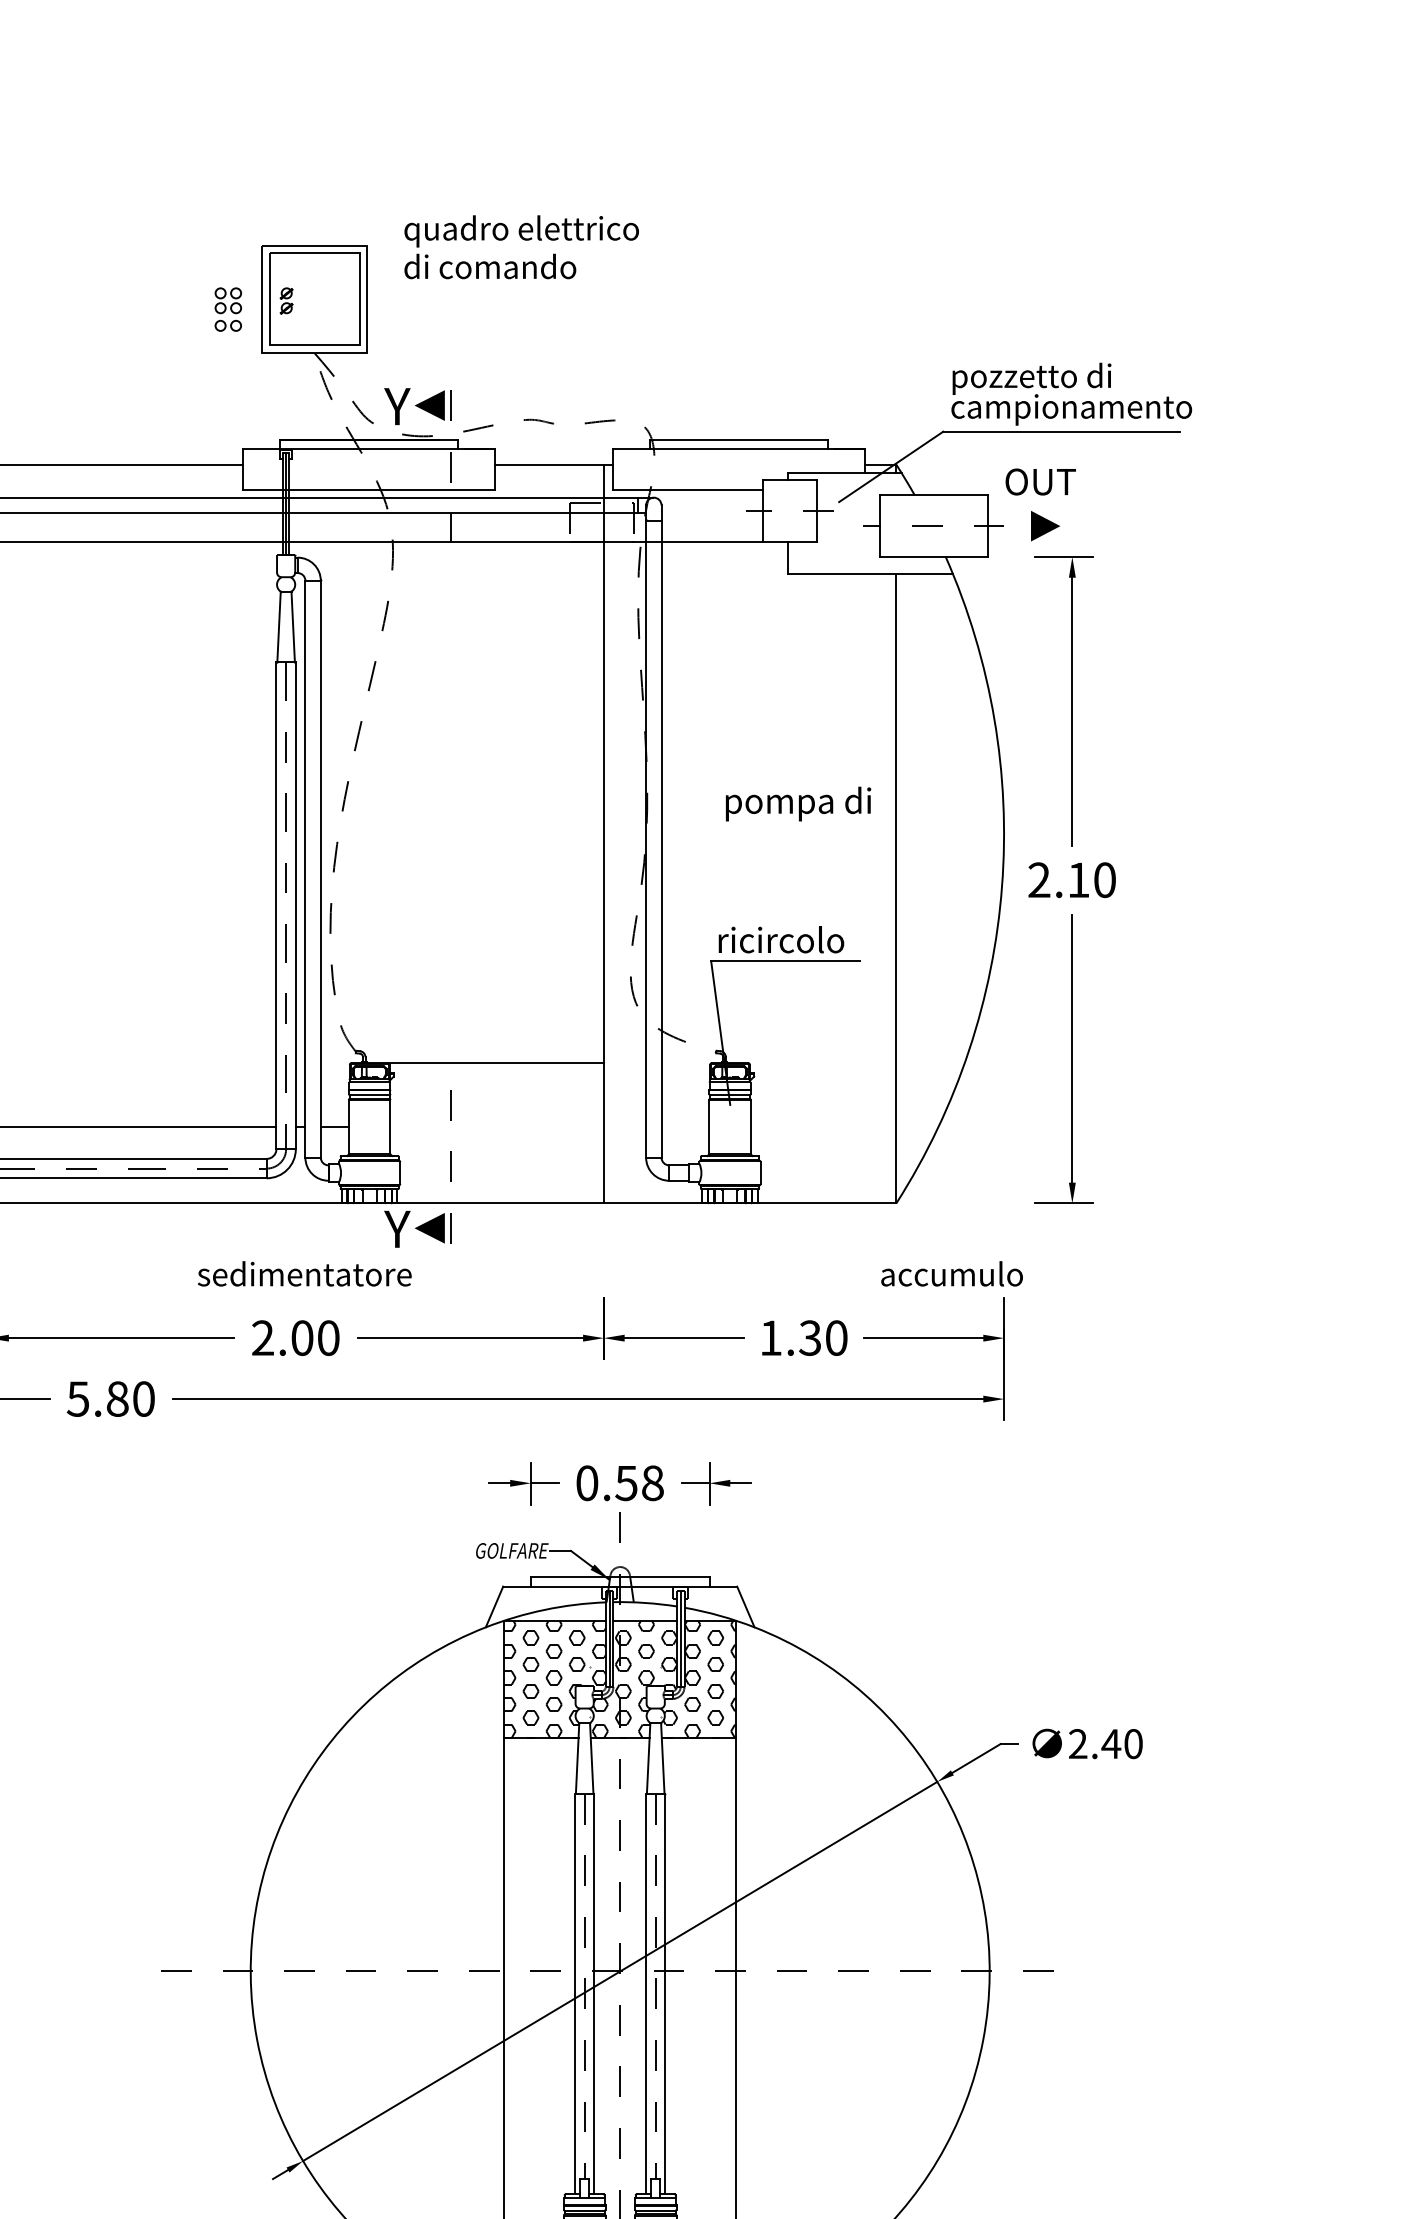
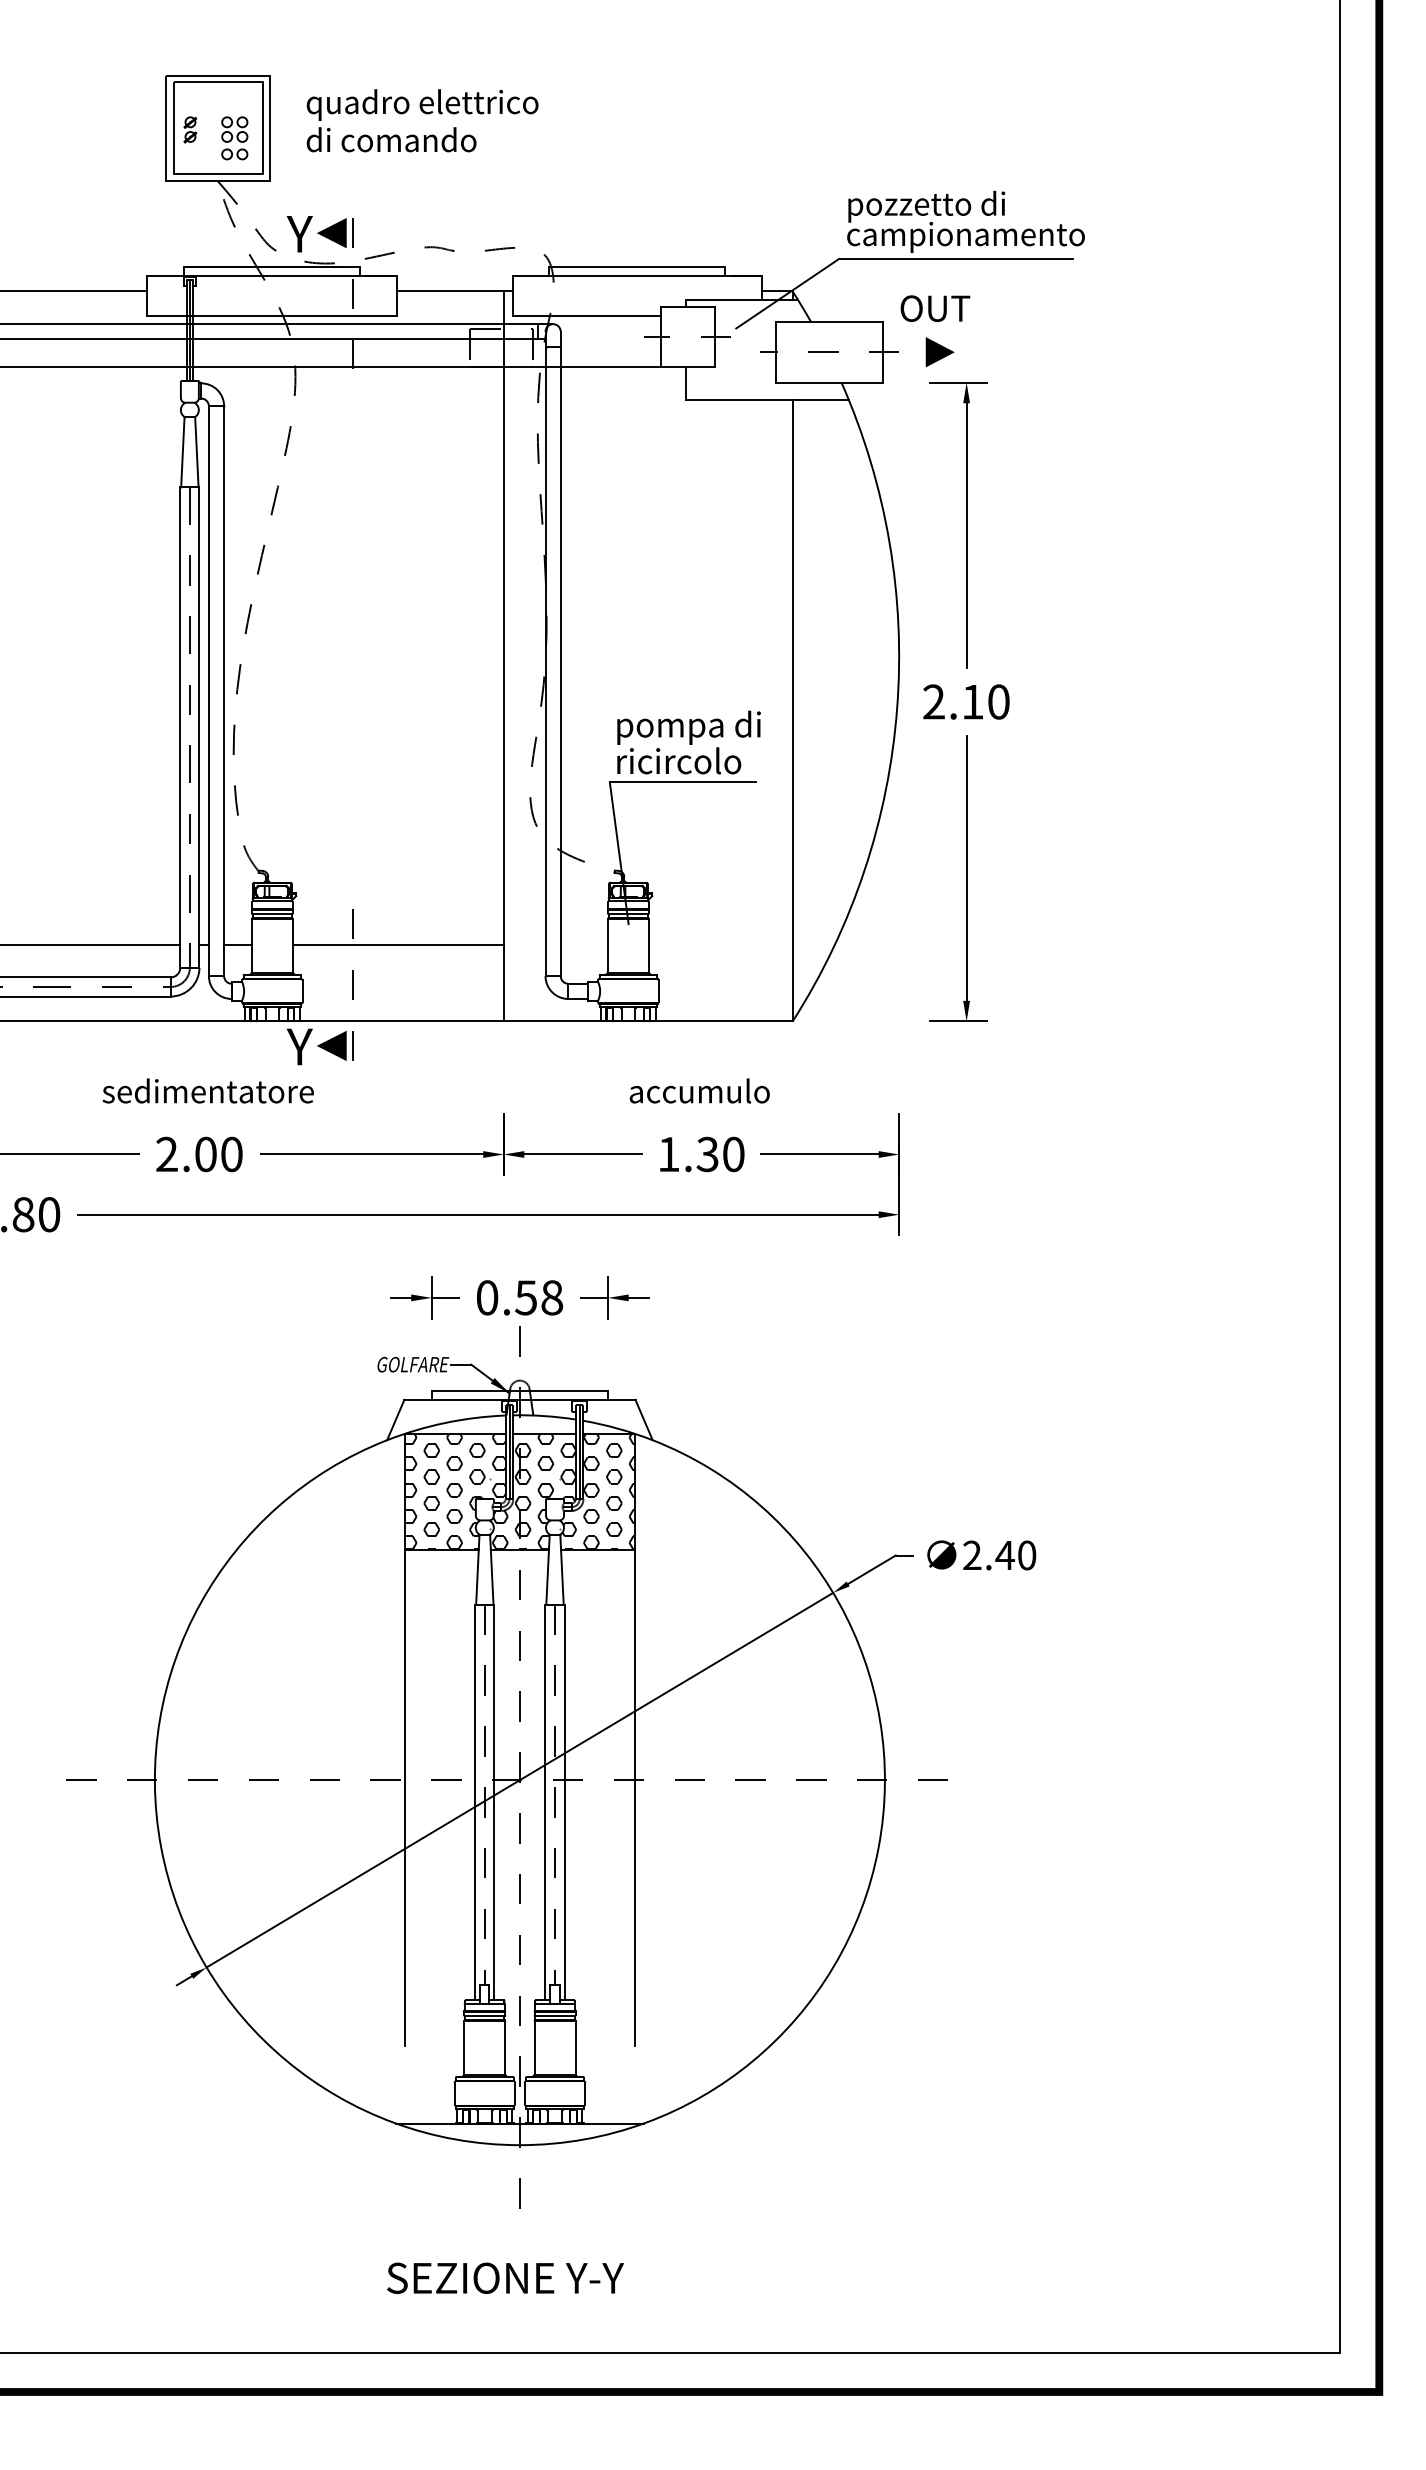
text: (521, 247) -> (422, 120), moved
part: (228, 309) -> (234, 138), moved
text: (797, 803) -> (688, 727), moved
line: (496, 1062) -> (397, 945), moved
text: (951, 1273) -> (699, 1090), moved

